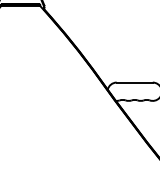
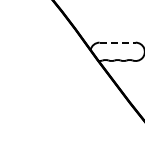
line: (135, 82) -> (118, 42), solid -> dashed

